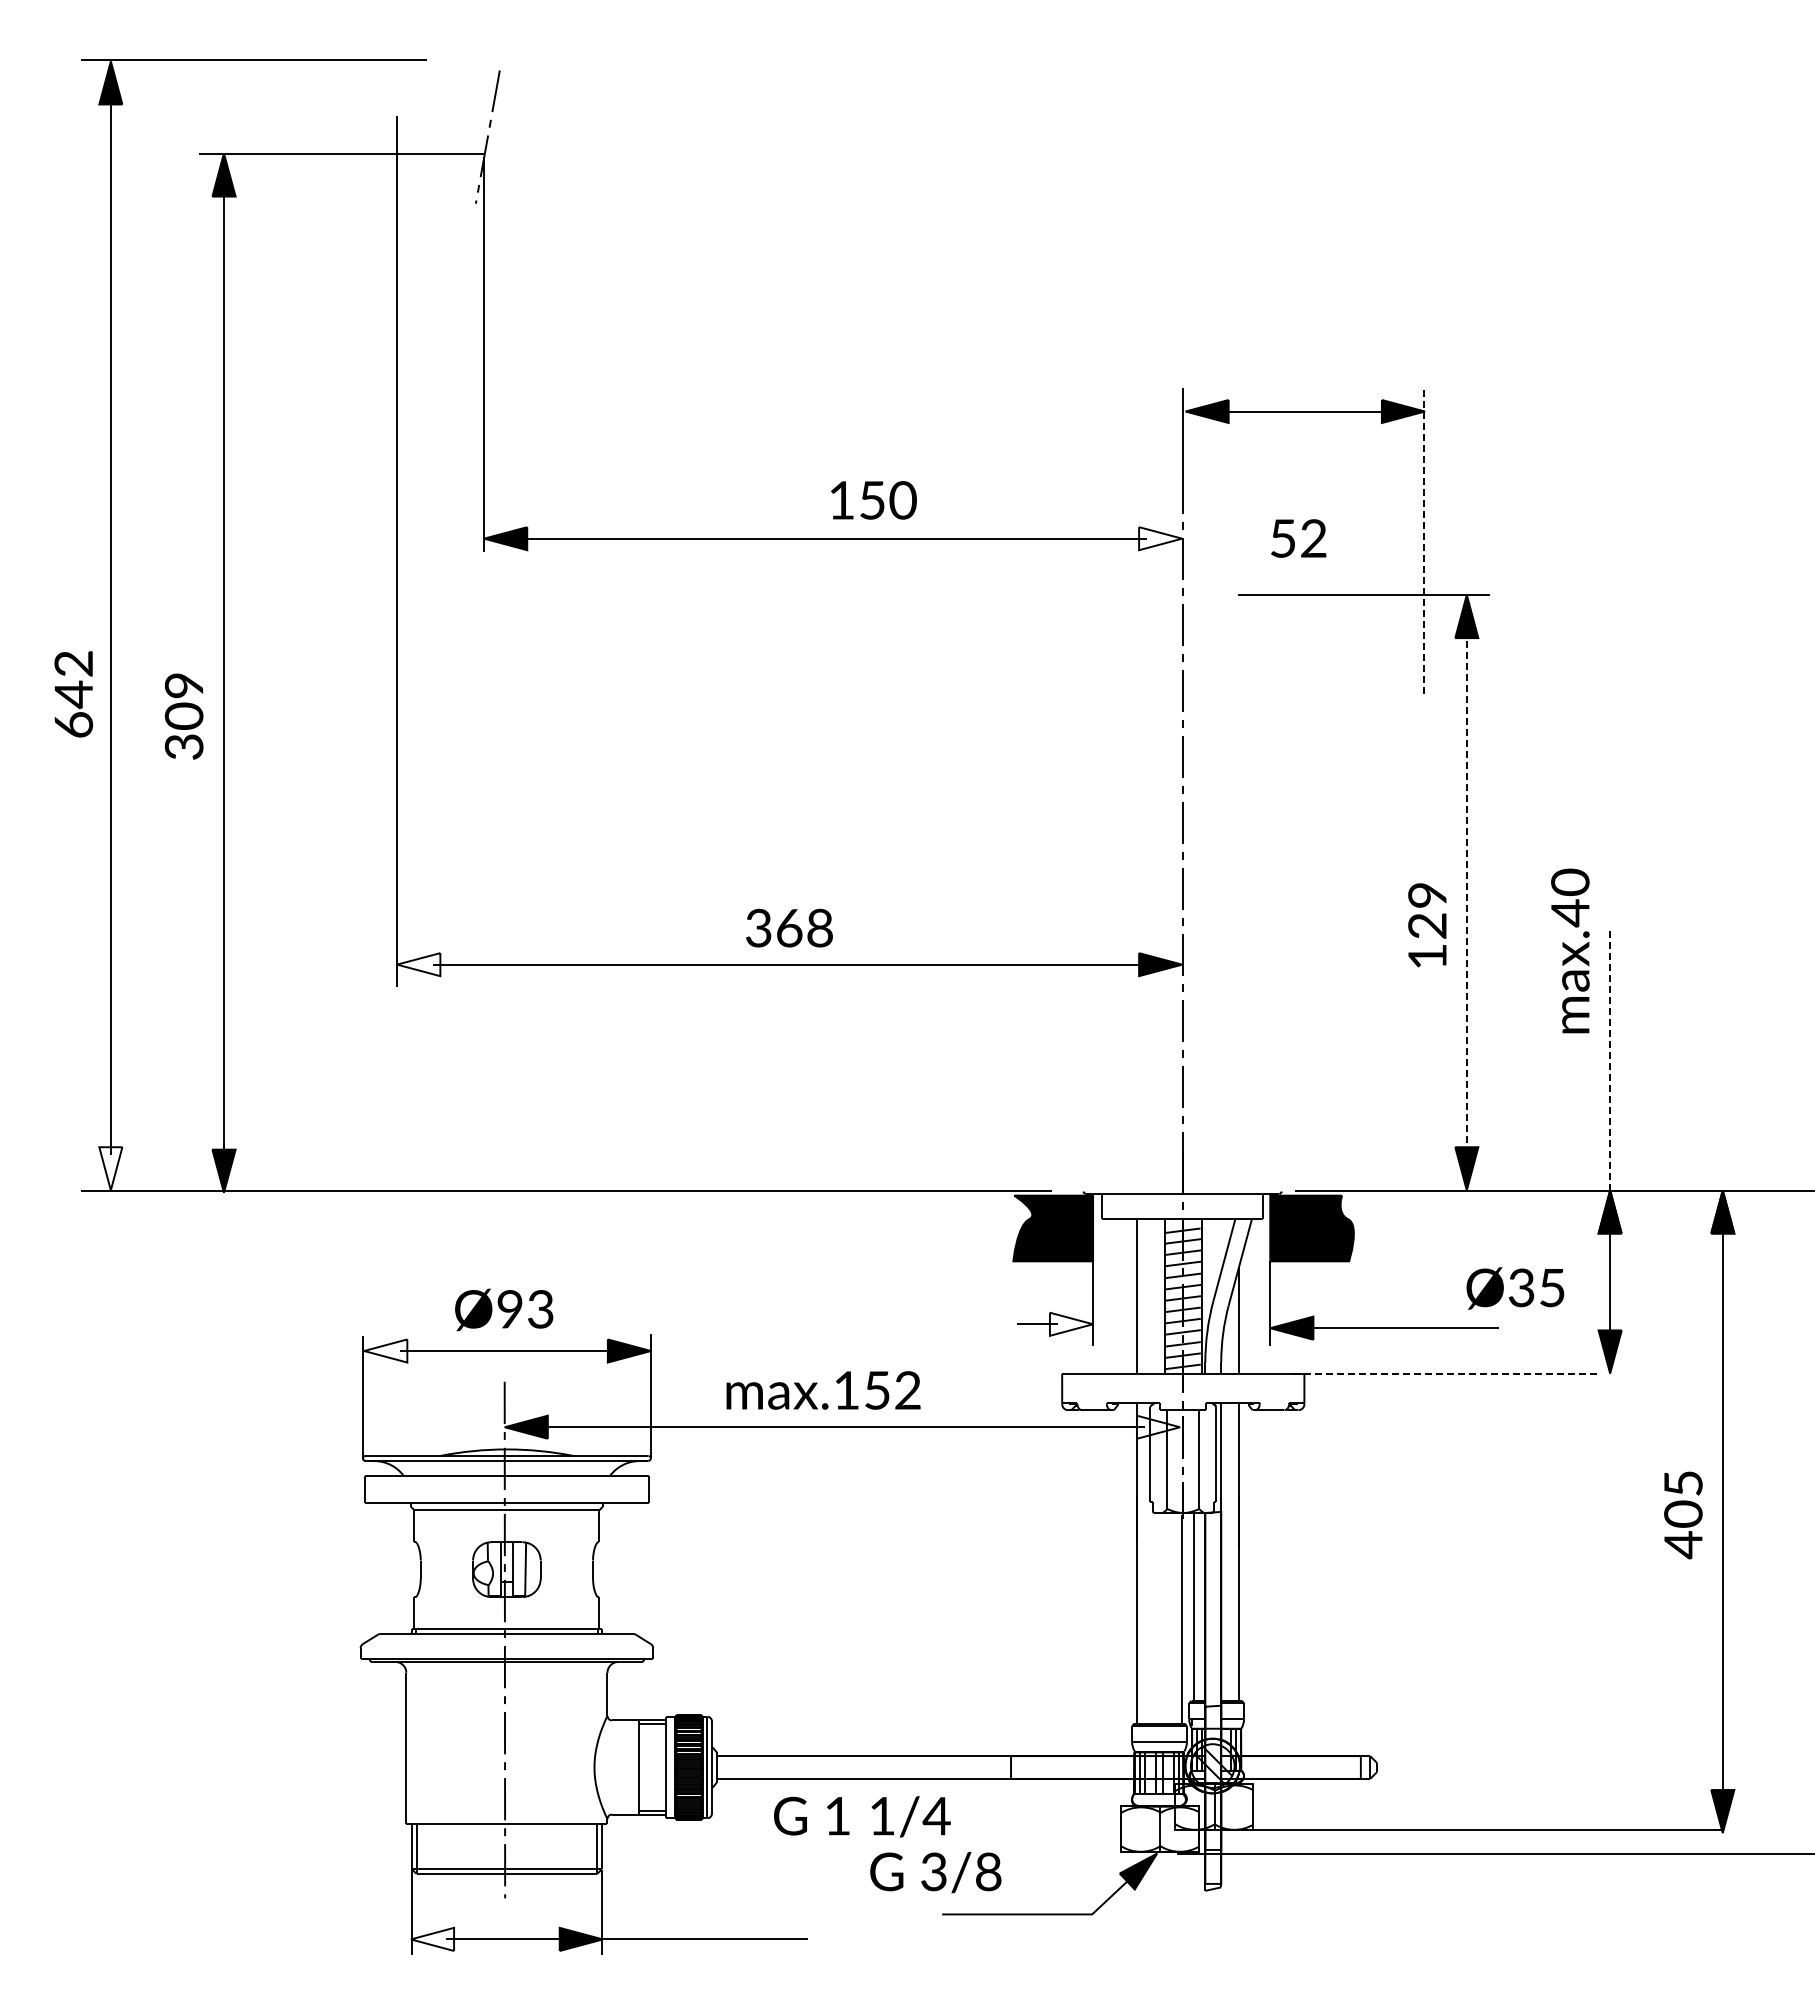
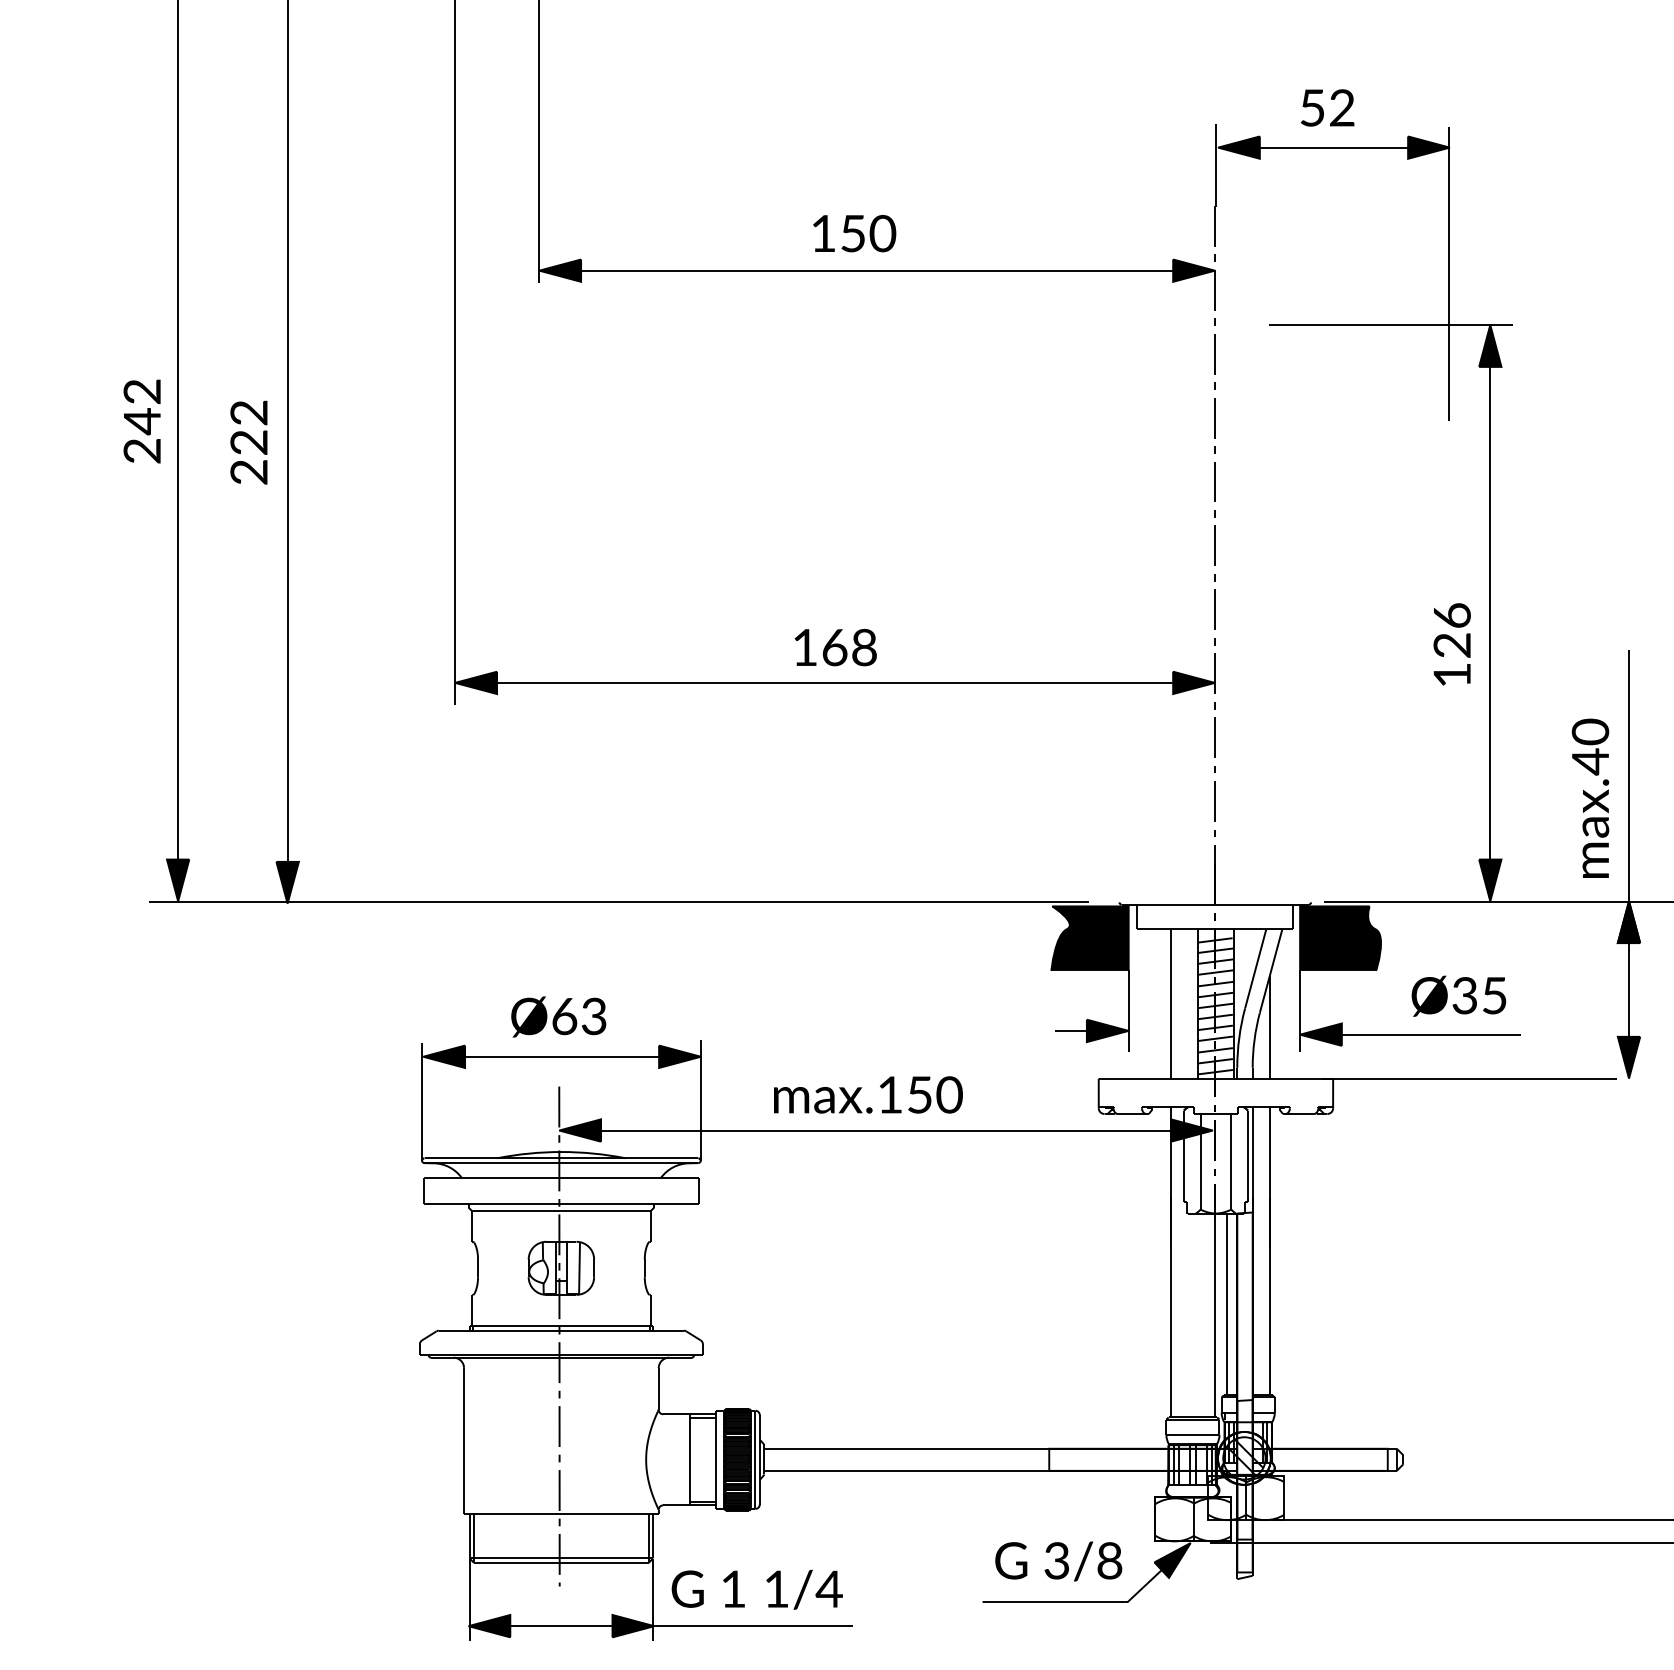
text: (873, 500) -> (854, 233), moved
fill: (1160, 538) -> (1193, 270), added
text: (1298, 538) -> (1327, 107), moved
line: (1424, 542) -> (1449, 274), dashed -> solid
text: (184, 716) -> (249, 442), 309 -> 222
text: (73, 724) -> (141, 450), 642 -> 242
line: (1466, 893) -> (1490, 614), dashed -> solid
text: (1427, 894) -> (1452, 615), 129 -> 126
text: (758, 927) -> (804, 646), 368 -> 168
text: (1570, 950) -> (1590, 797), moved
fill: (418, 964) -> (475, 682), added
line: (1610, 1061) -> (1629, 776), dashed -> solid
fill: (110, 1168) -> (177, 880), added
text: (1515, 1288) -> (1459, 996), moved
text: (510, 1309) -> (564, 1016), Ø93 -> Ø63
fill: (1071, 1323) -> (1107, 1030), added
fill: (385, 1350) -> (443, 1056), added
line: (1445, 1373) -> (1469, 1078), dashed -> solid
text: (907, 1390) -> (949, 1094), max.152 -> max.150
fill: (1158, 1426) -> (1191, 1129), added
text: (862, 1816) -> (757, 1589), moved
text: (935, 1872) -> (1058, 1561), moved
fill: (432, 1938) -> (489, 1625), added

